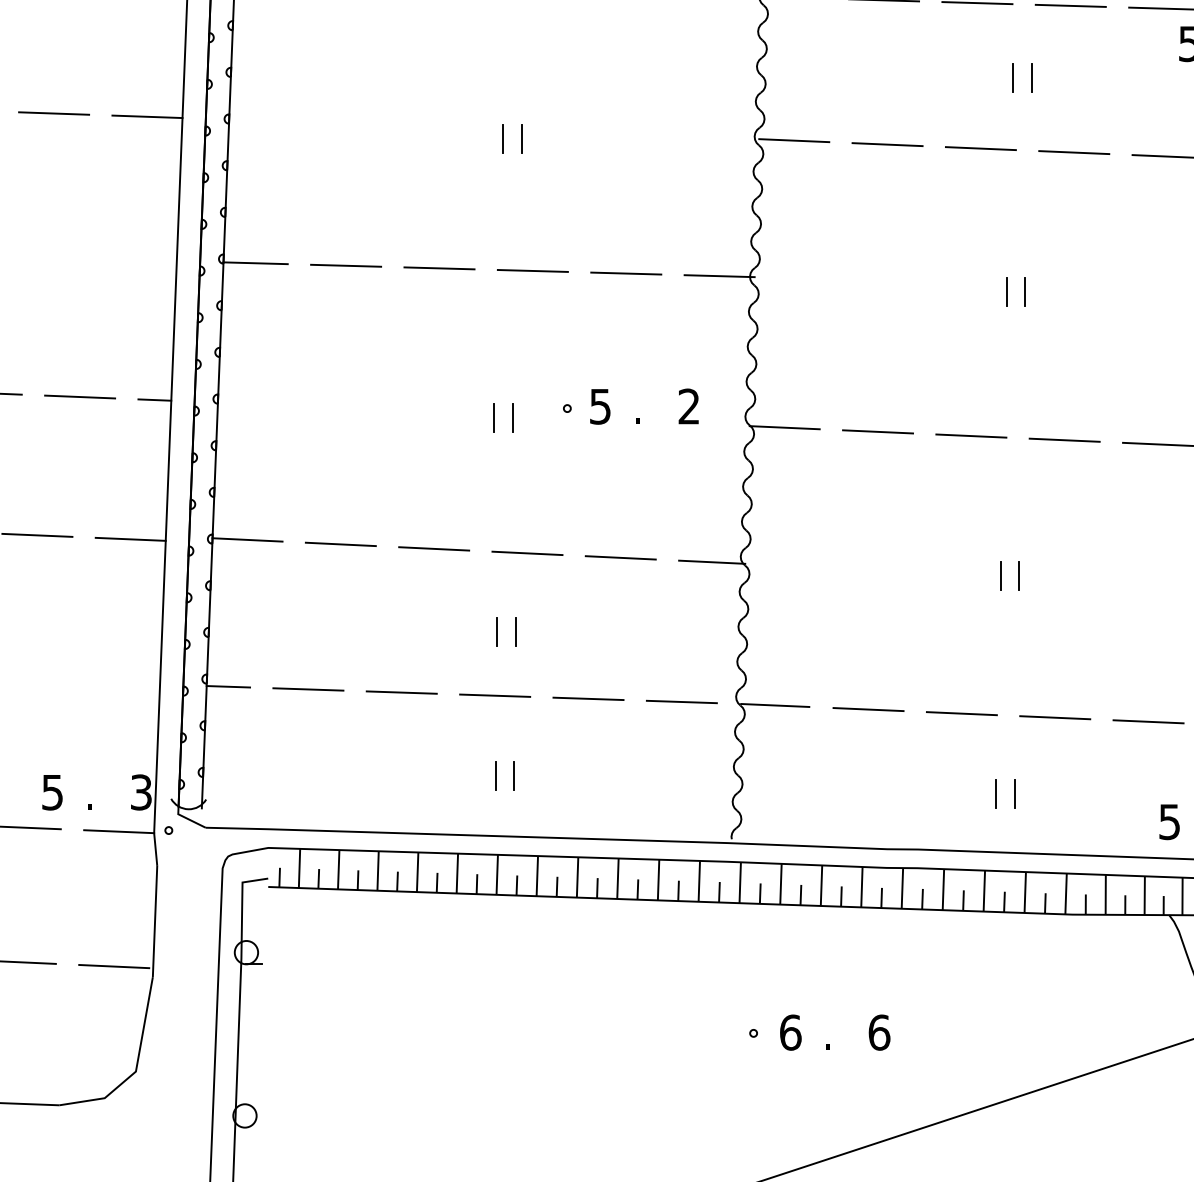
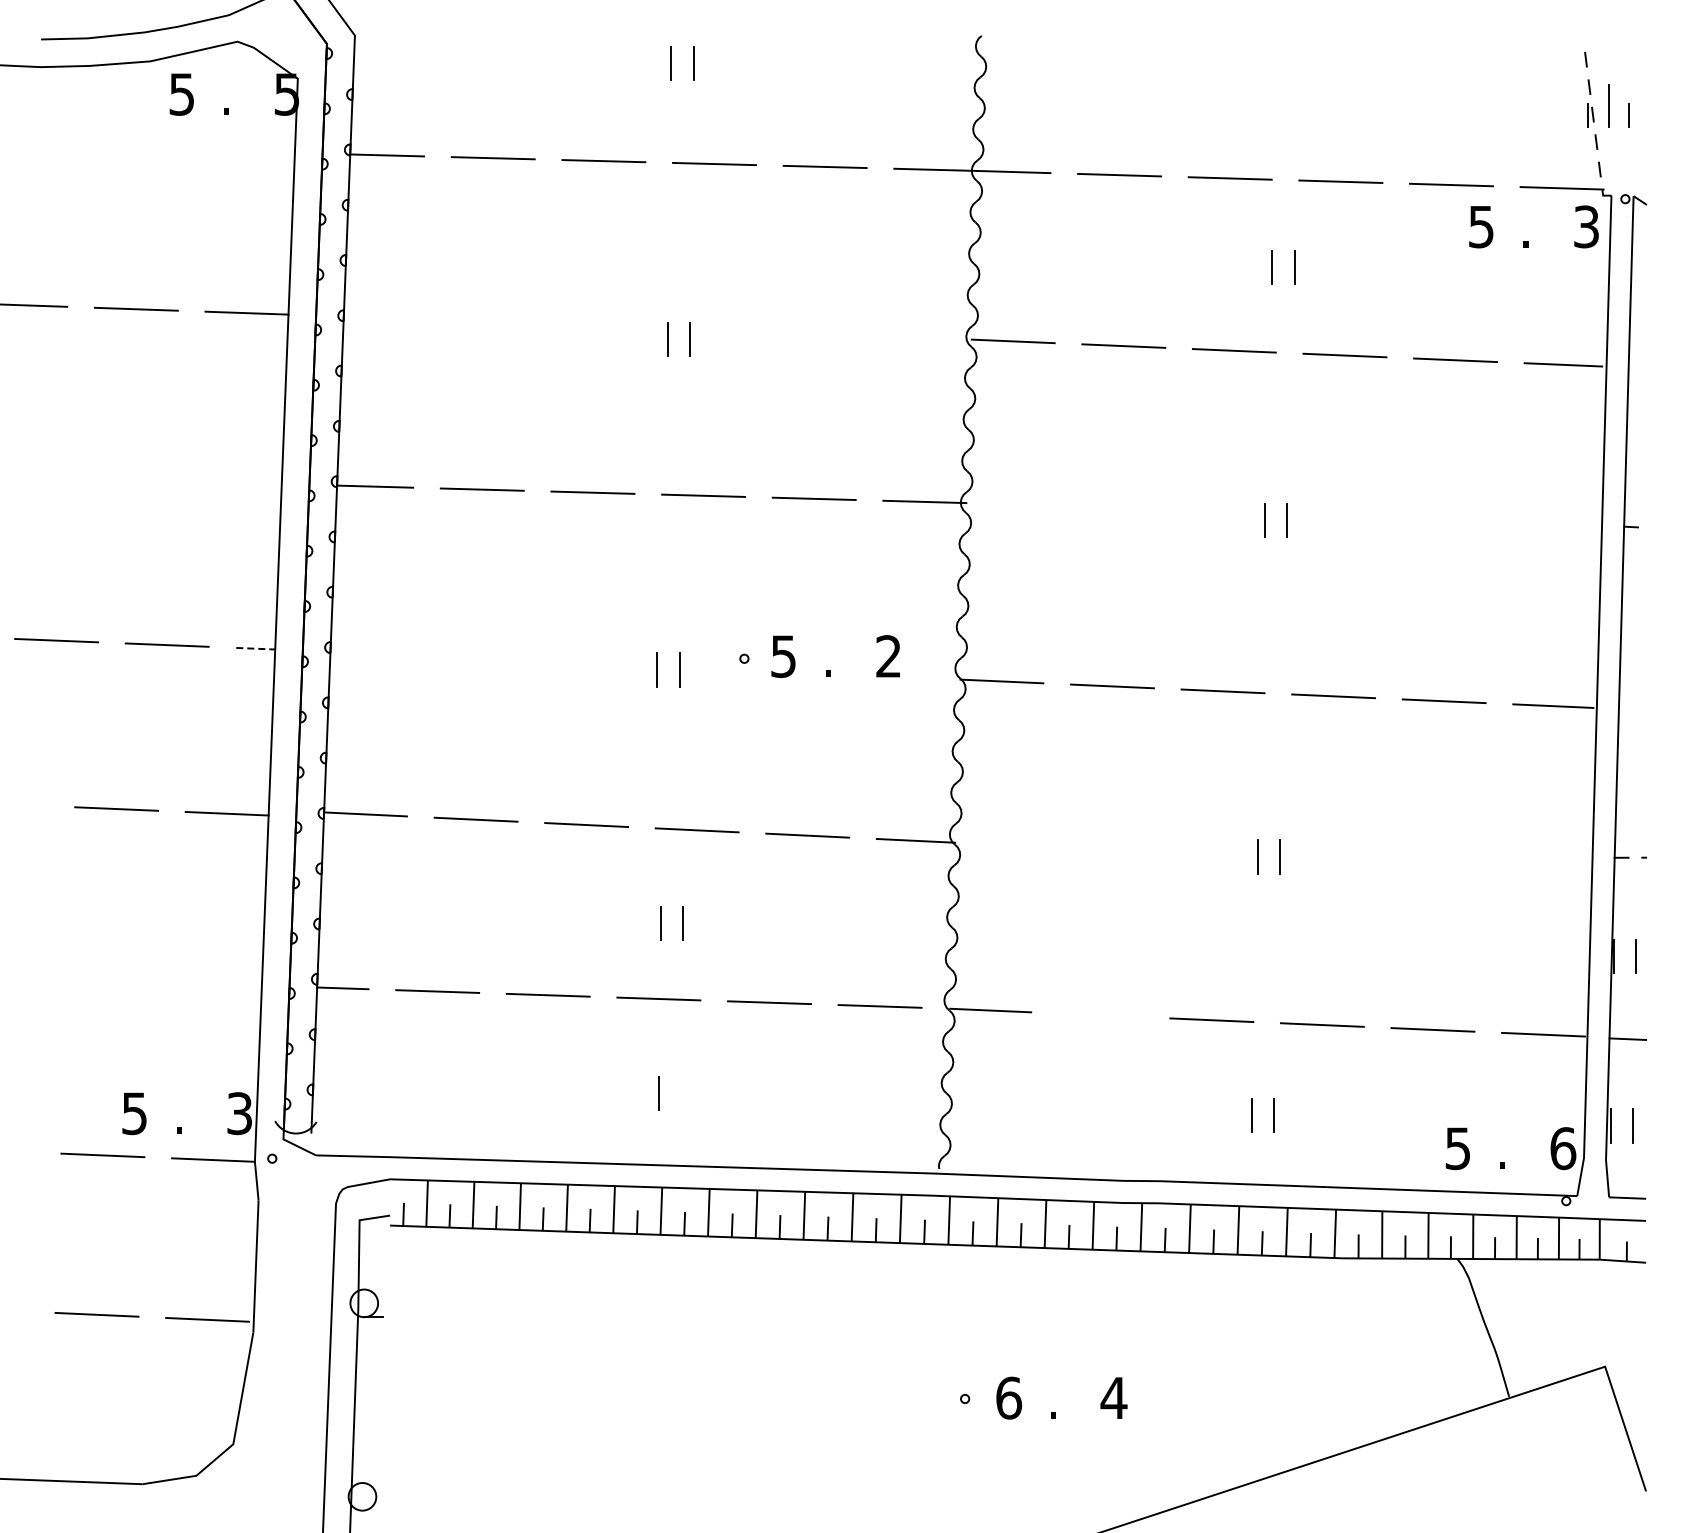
line: (155, 399) -> (256, 648), solid -> dashed
line: (867, 709) -> (1100, 1015), removed
line: (514, 775) -> (681, 1093), removed
text: (878, 1032) -> (1113, 1397), 6 -> 4

